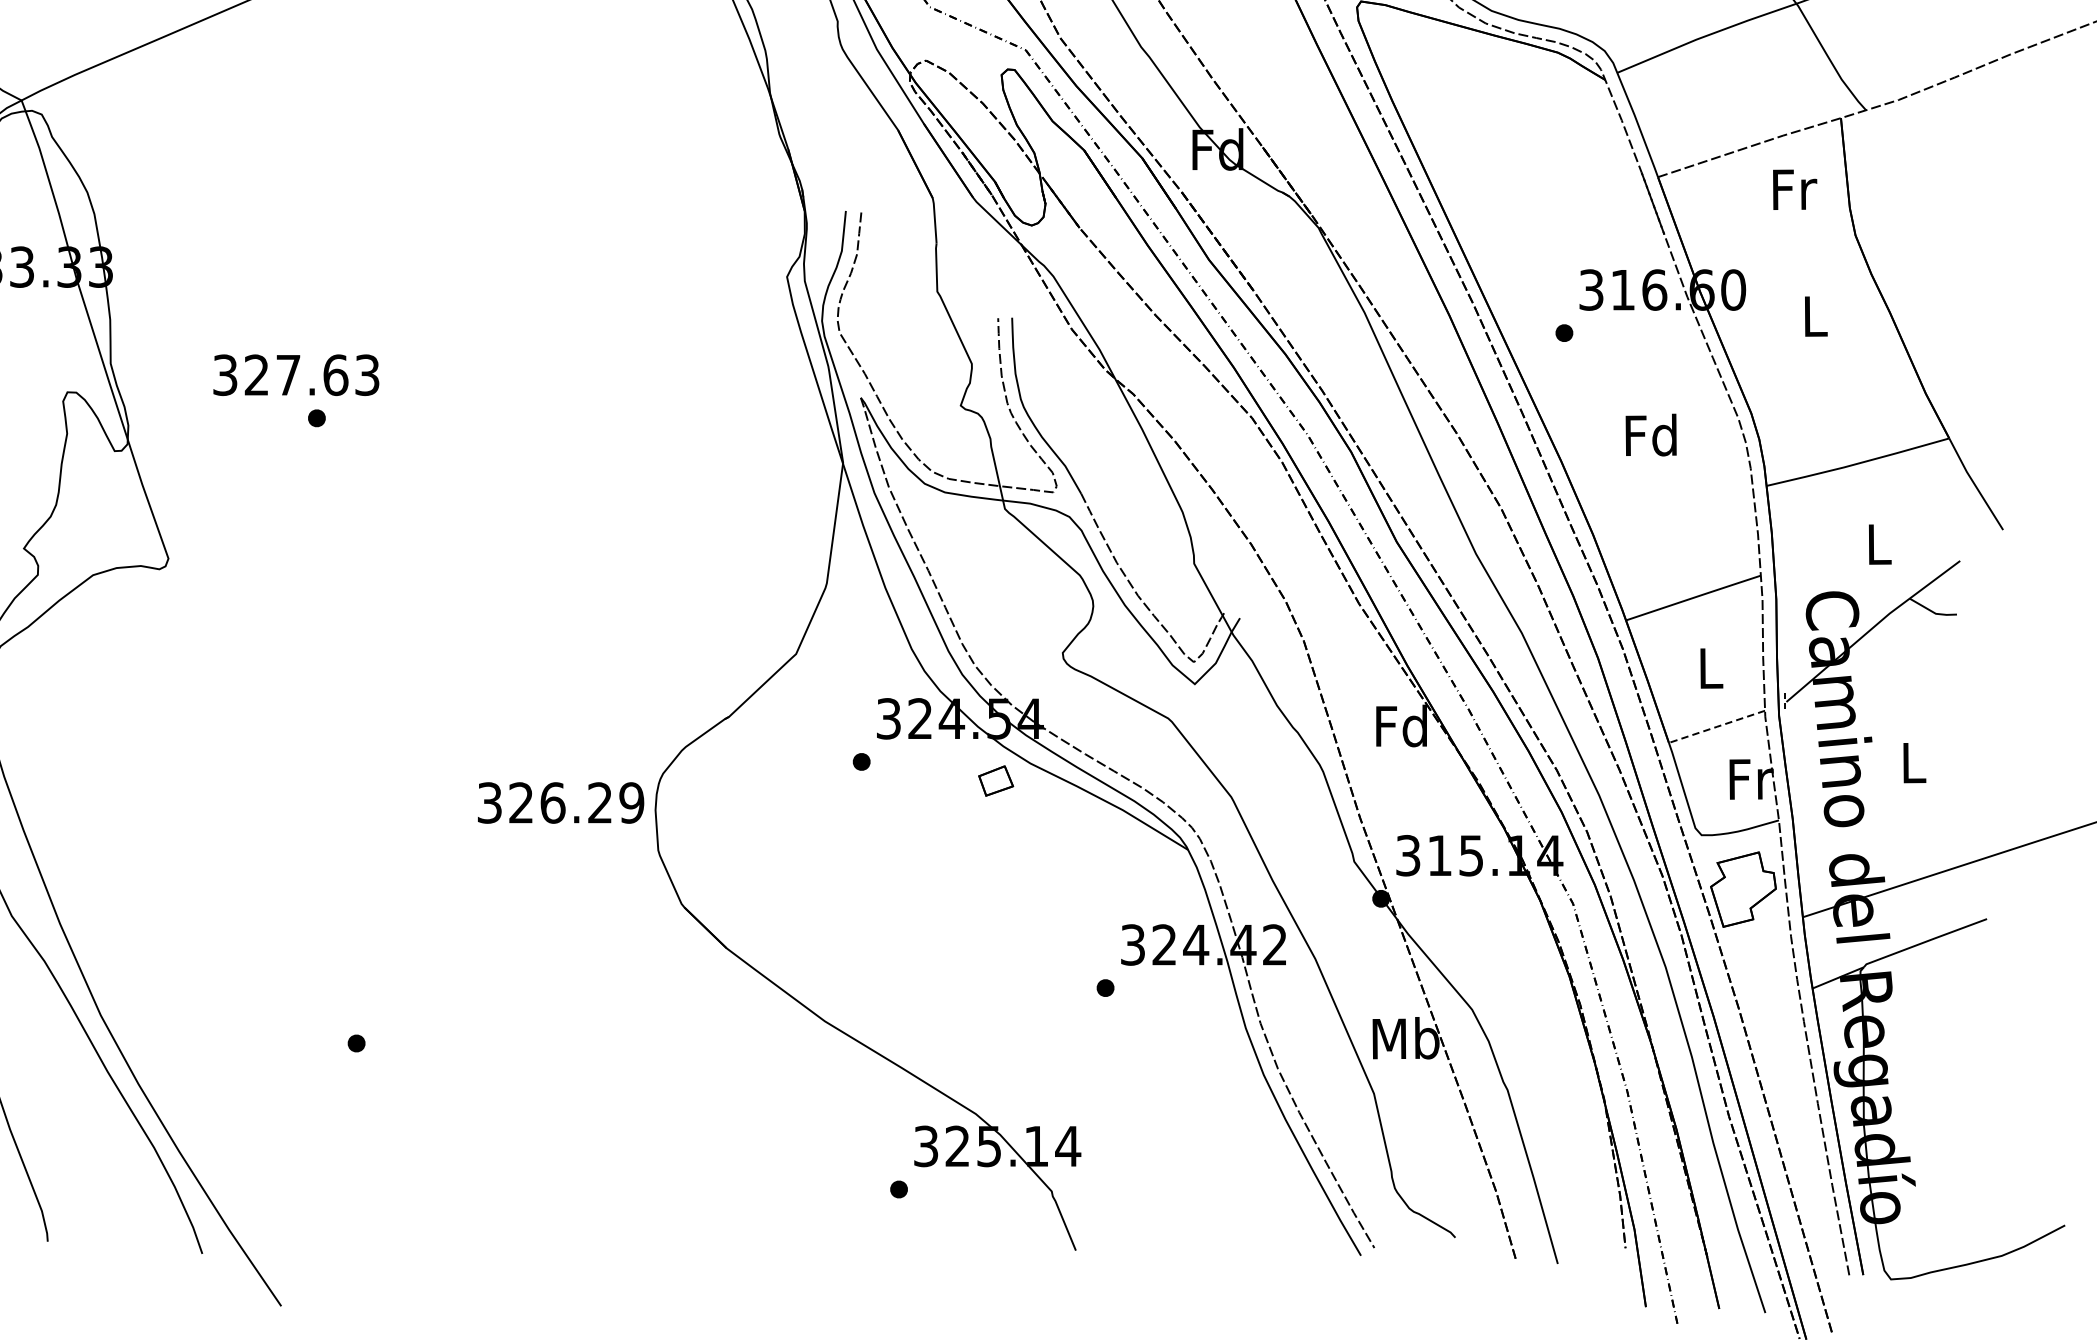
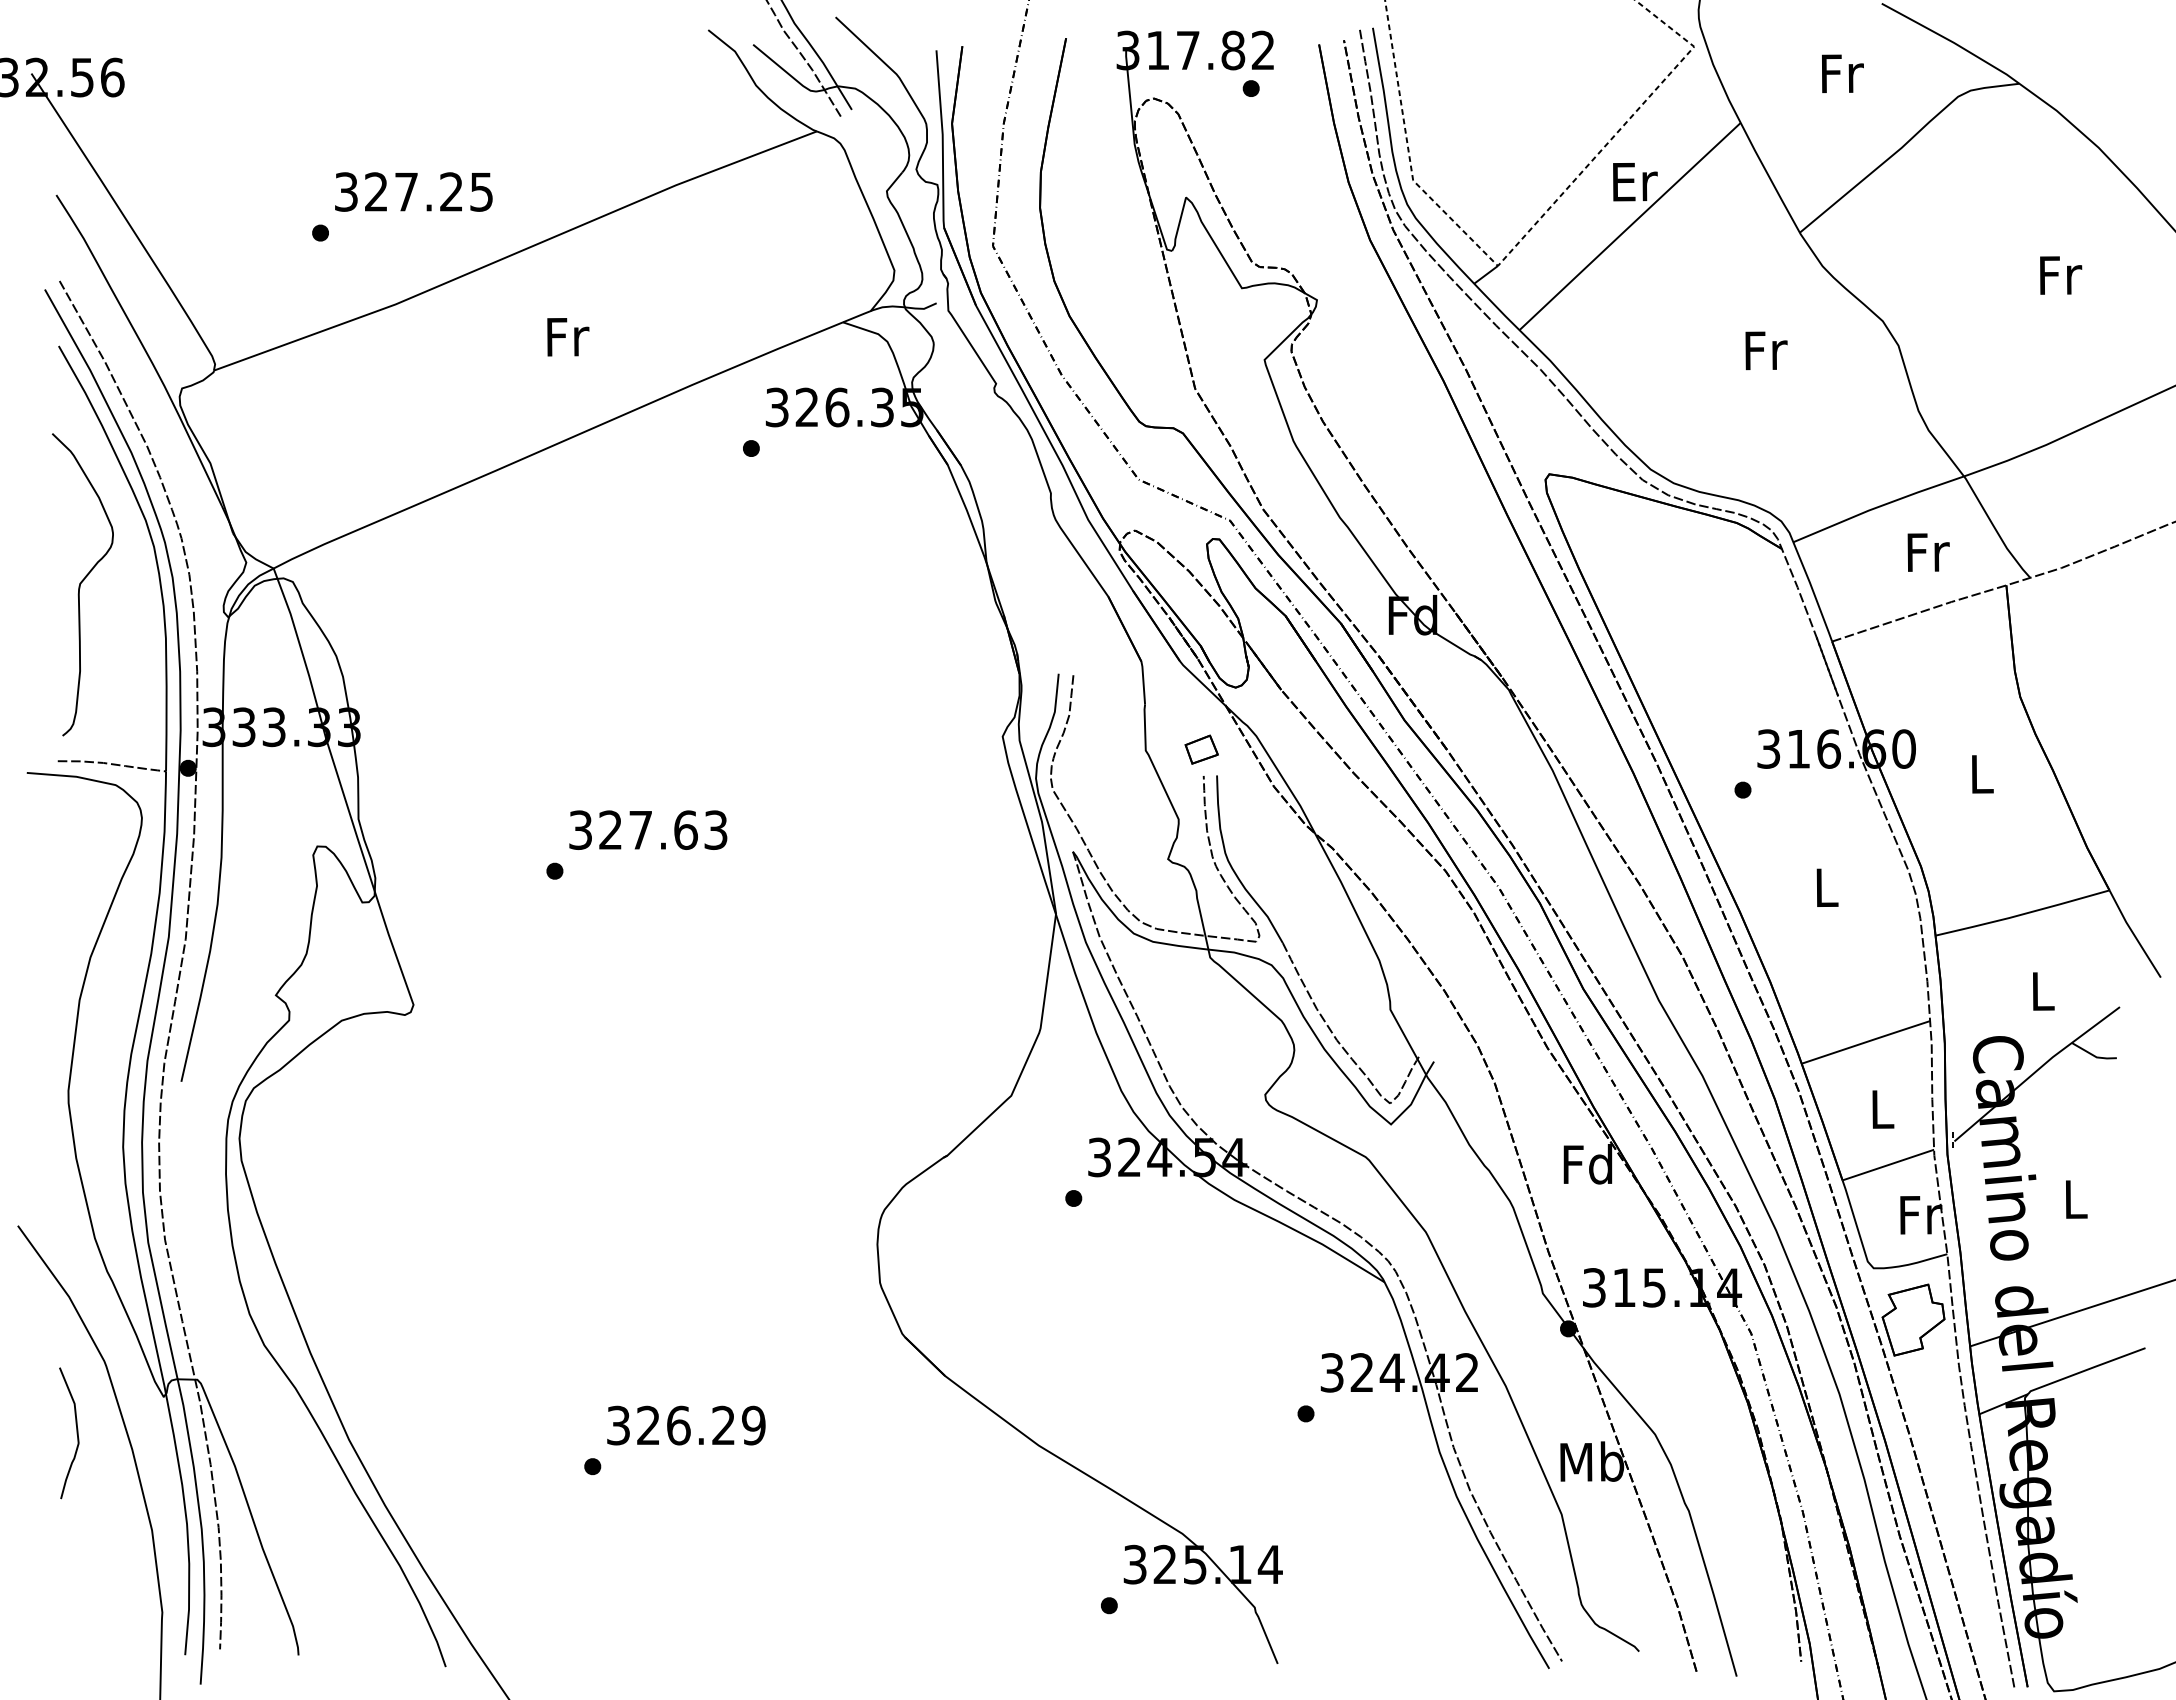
text: (1794, 189) -> (1928, 552), moved
text: (296, 374) -> (648, 829), moved
text: (1651, 434) -> (1825, 886), Fd -> L
line: (1717, 727) -> (1888, 1165), dashed -> solid
part: (995, 780) -> (1201, 749), moved
text: (561, 802) -> (686, 1425), moved

